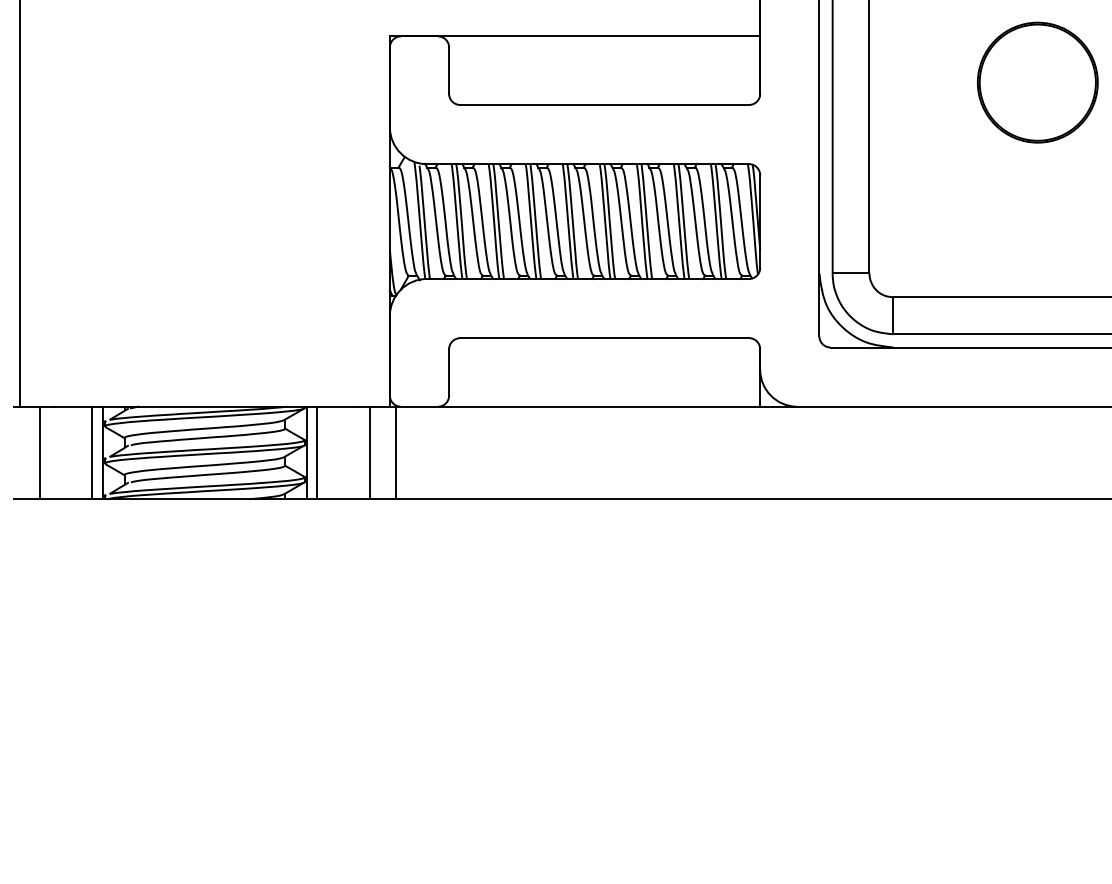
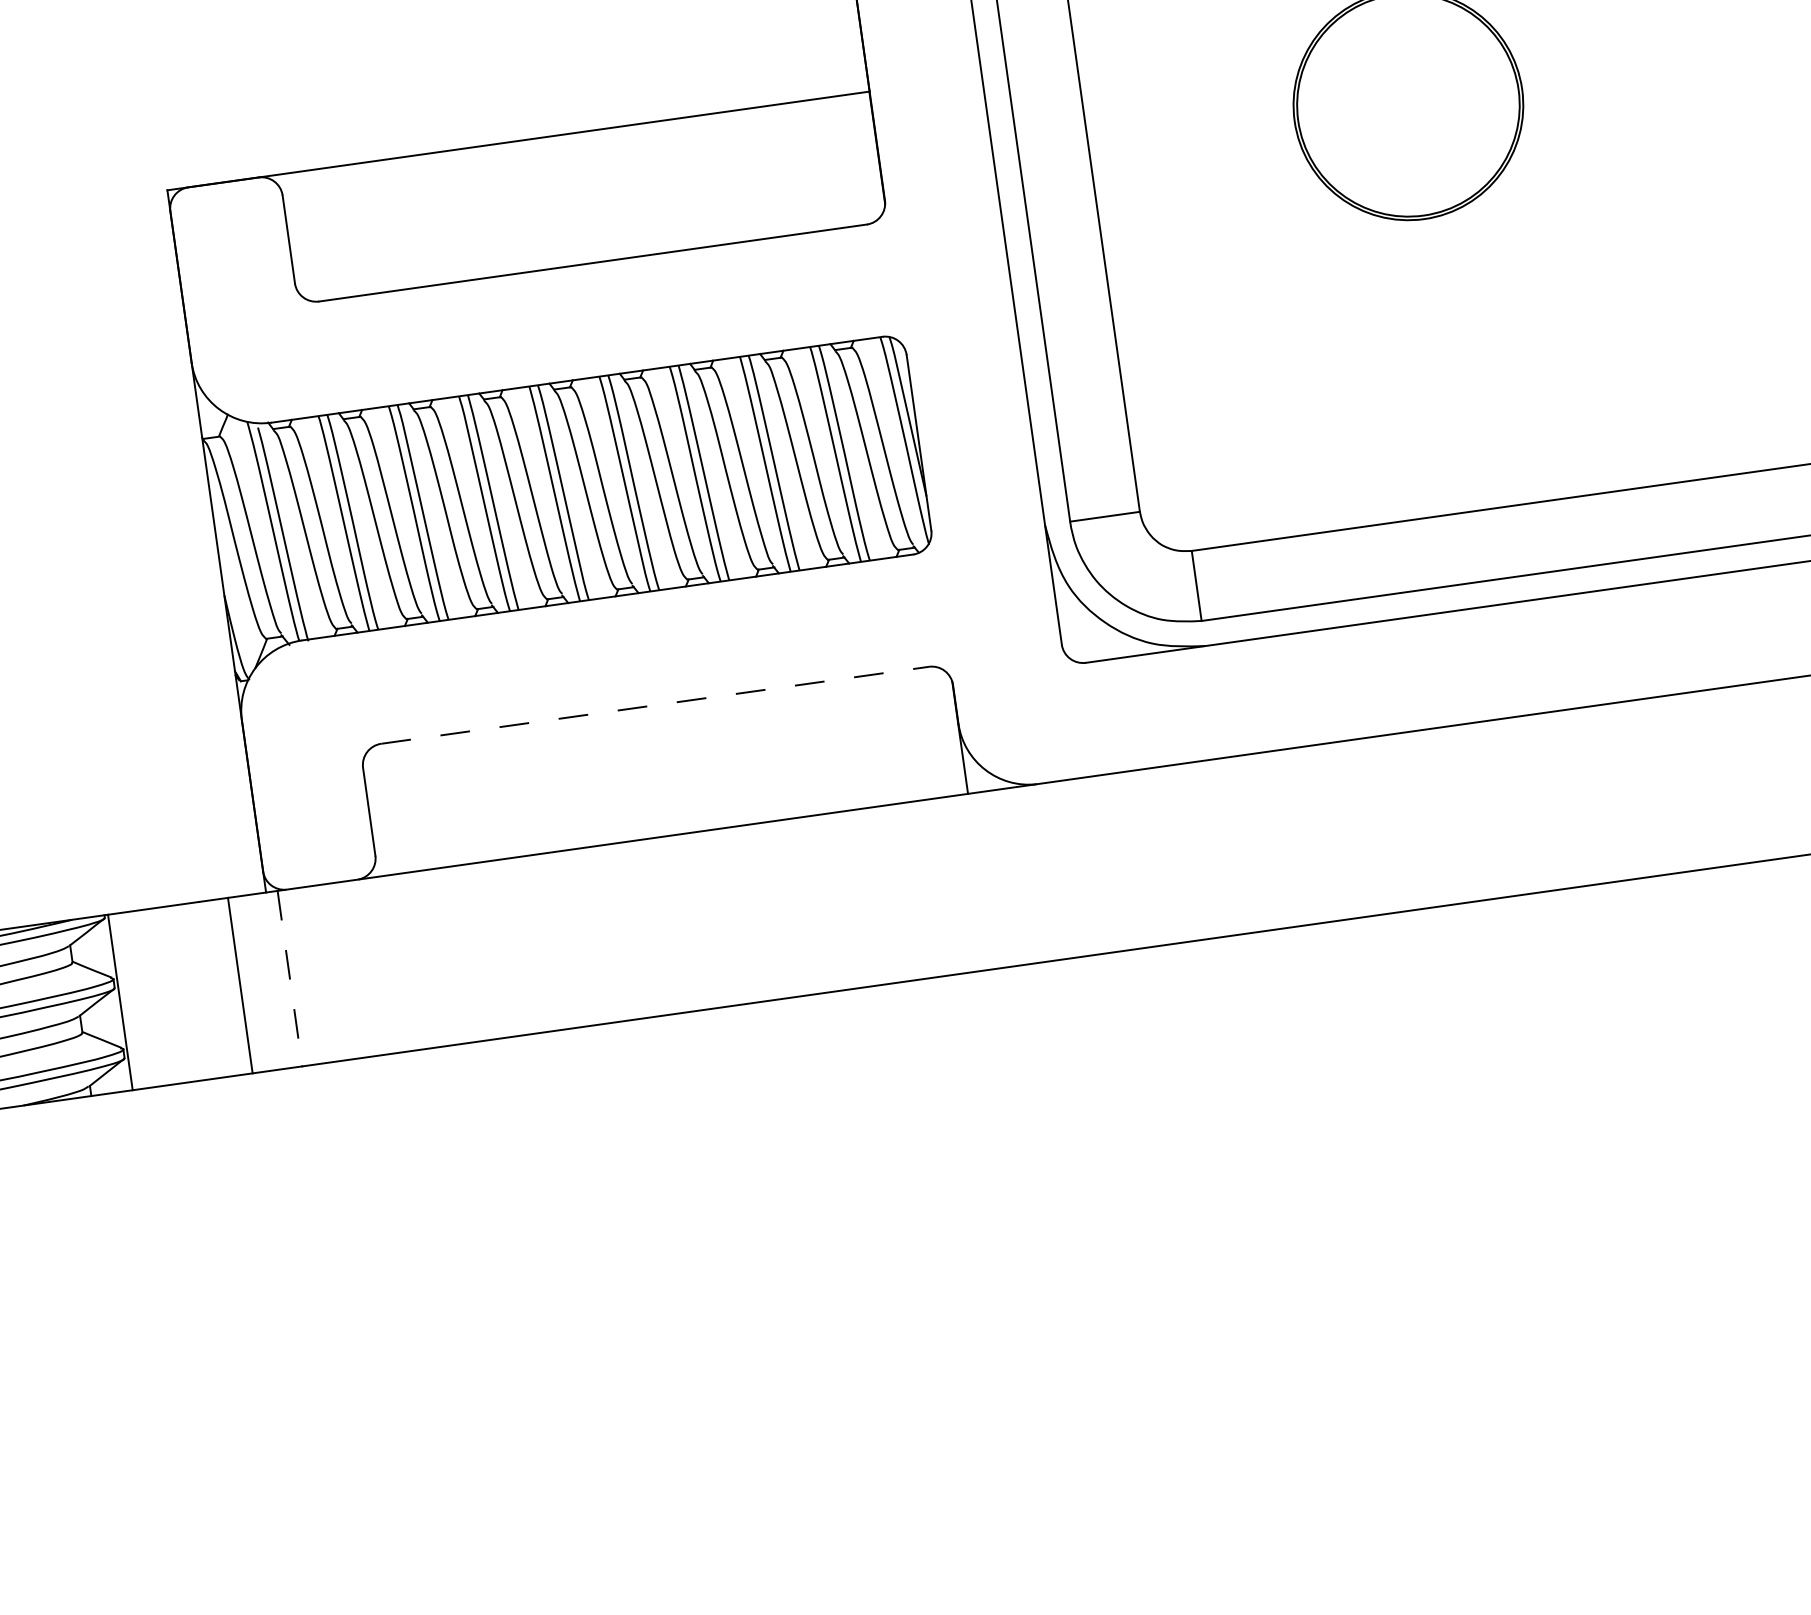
line: (605, 338) -> (656, 705), solid -> dashed
line: (317, 452) -> (141, 998), removed
line: (395, 453) -> (289, 979), solid -> dashed

